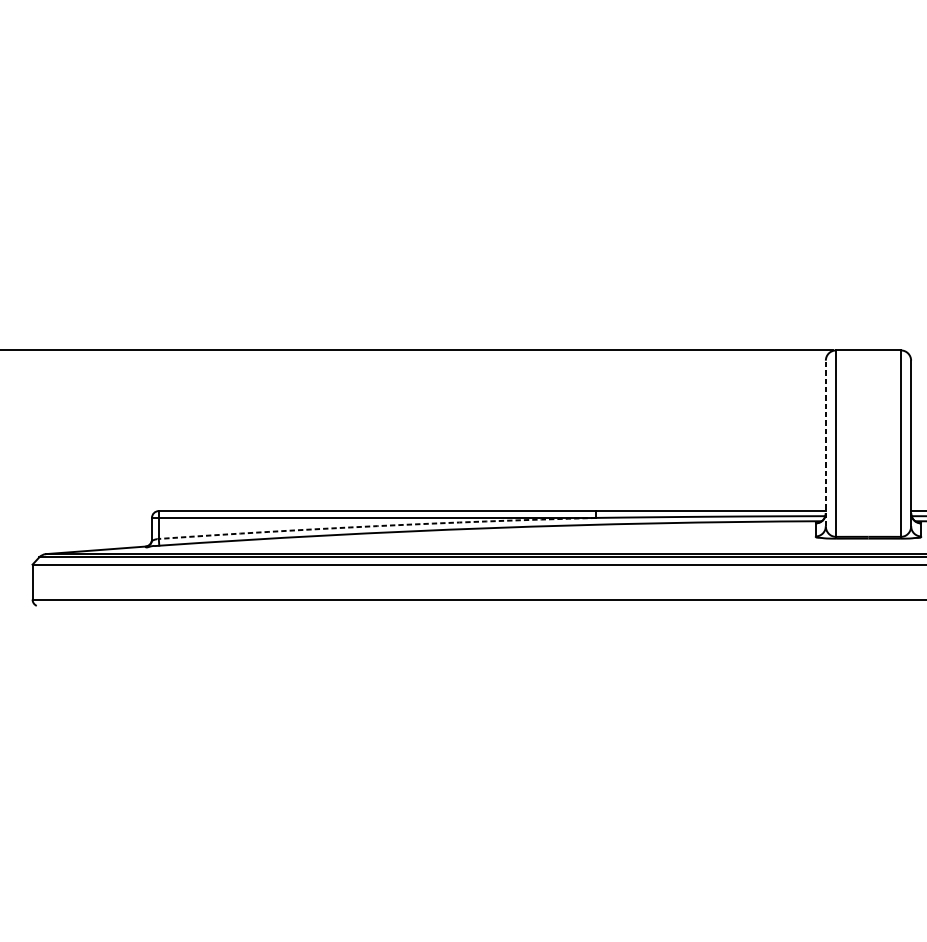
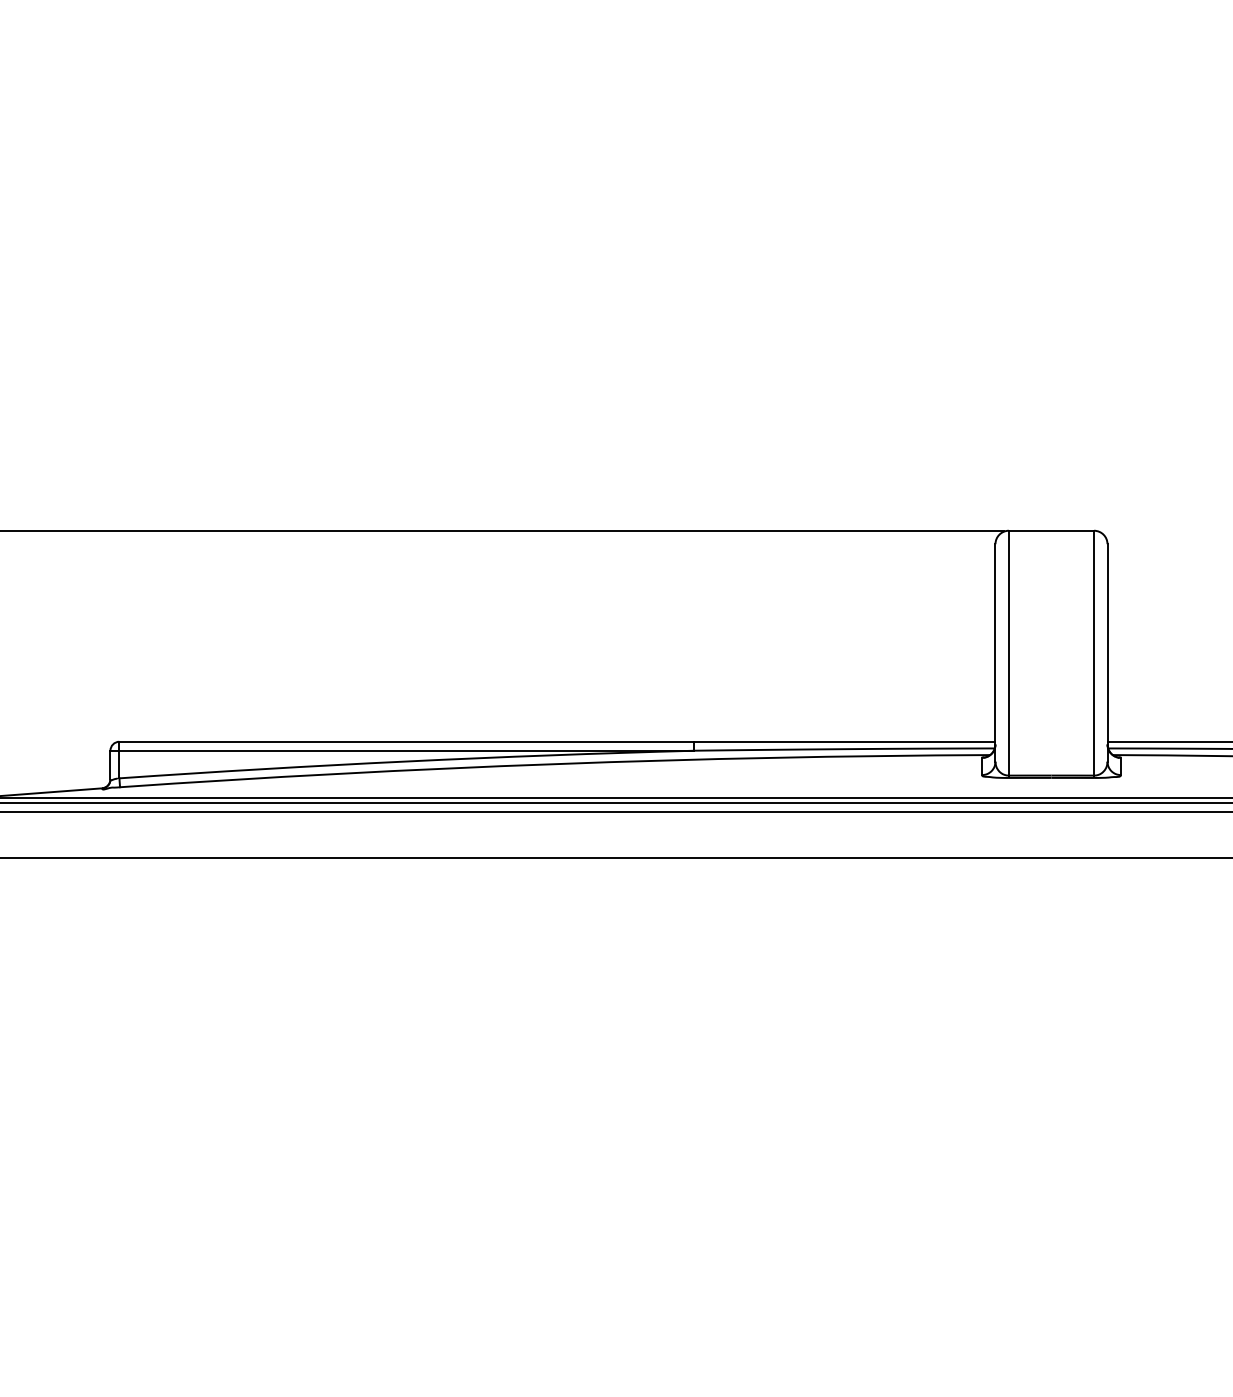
line: (825, 443) -> (995, 652), dashed -> solid
arc: (377, 526) -> (406, 761), dashed -> solid

